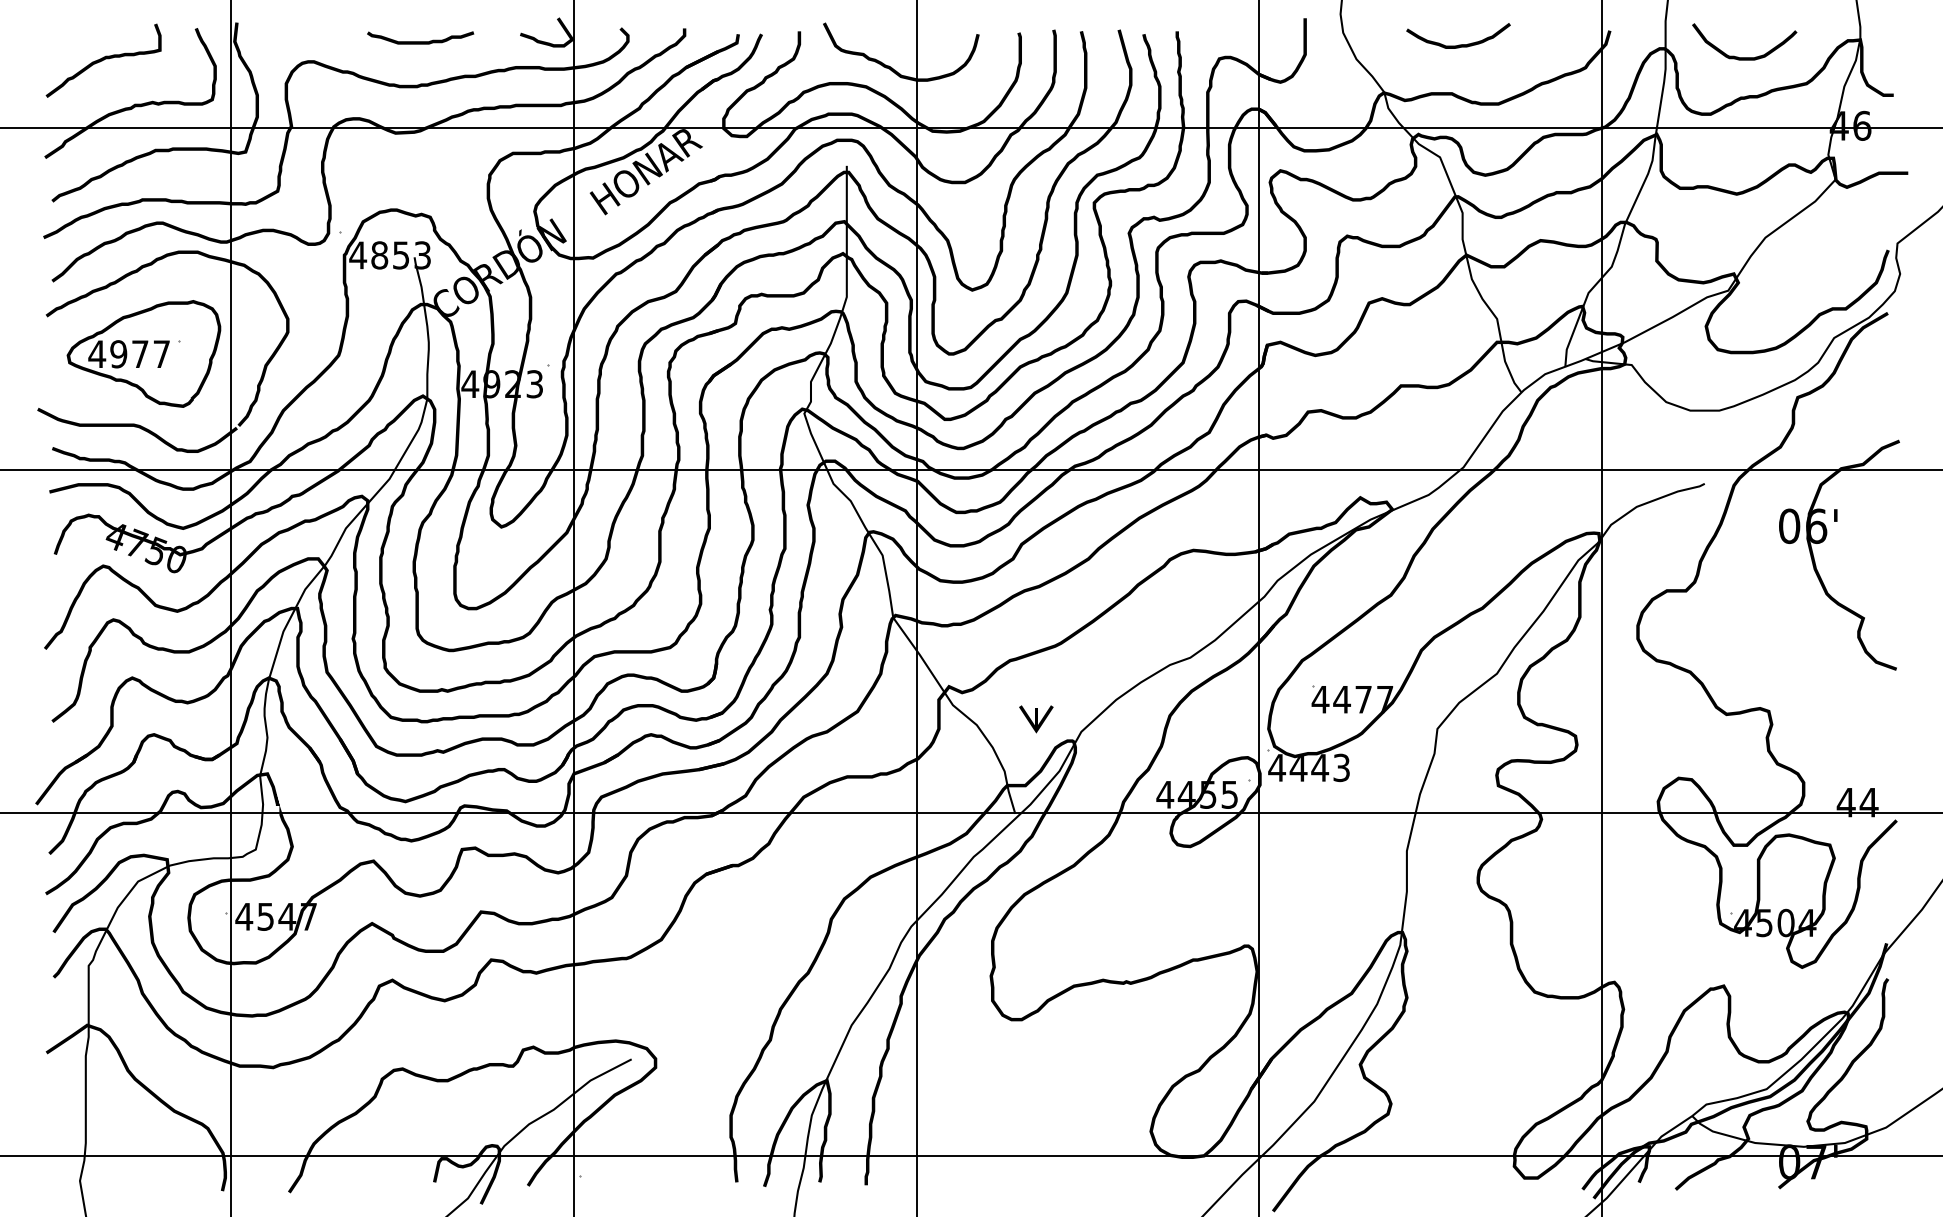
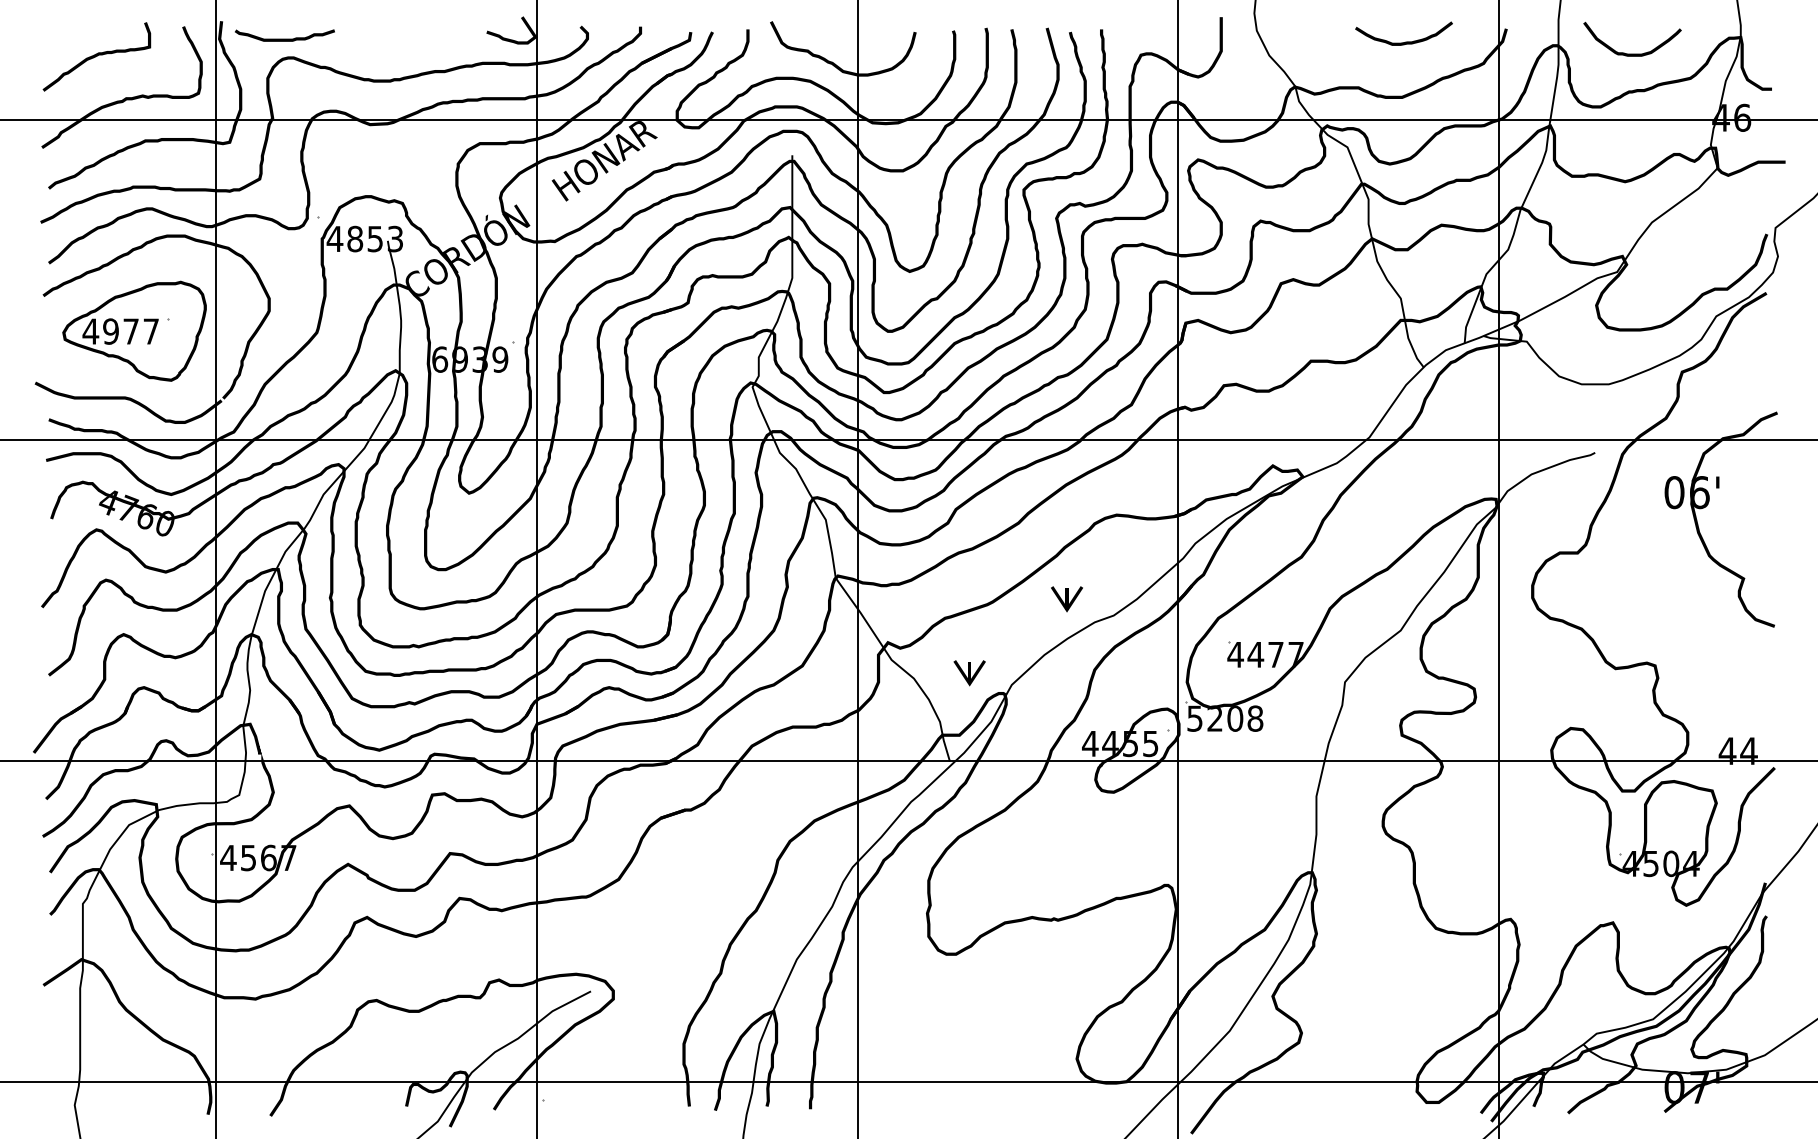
curve: (420, 41) -> (284, 38), moved
curve: (1458, 44) -> (1404, 41), moved
text: (502, 384) -> (470, 359), 4923 -> 6939
text: (155, 550) -> (145, 515), 4750 -> 4760
part: (1140, 640) -> (1067, 599), added
text: (1309, 767) -> (1225, 718), 4443 -> 5208
text: (287, 916) -> (268, 857), 4547 -> 4567

